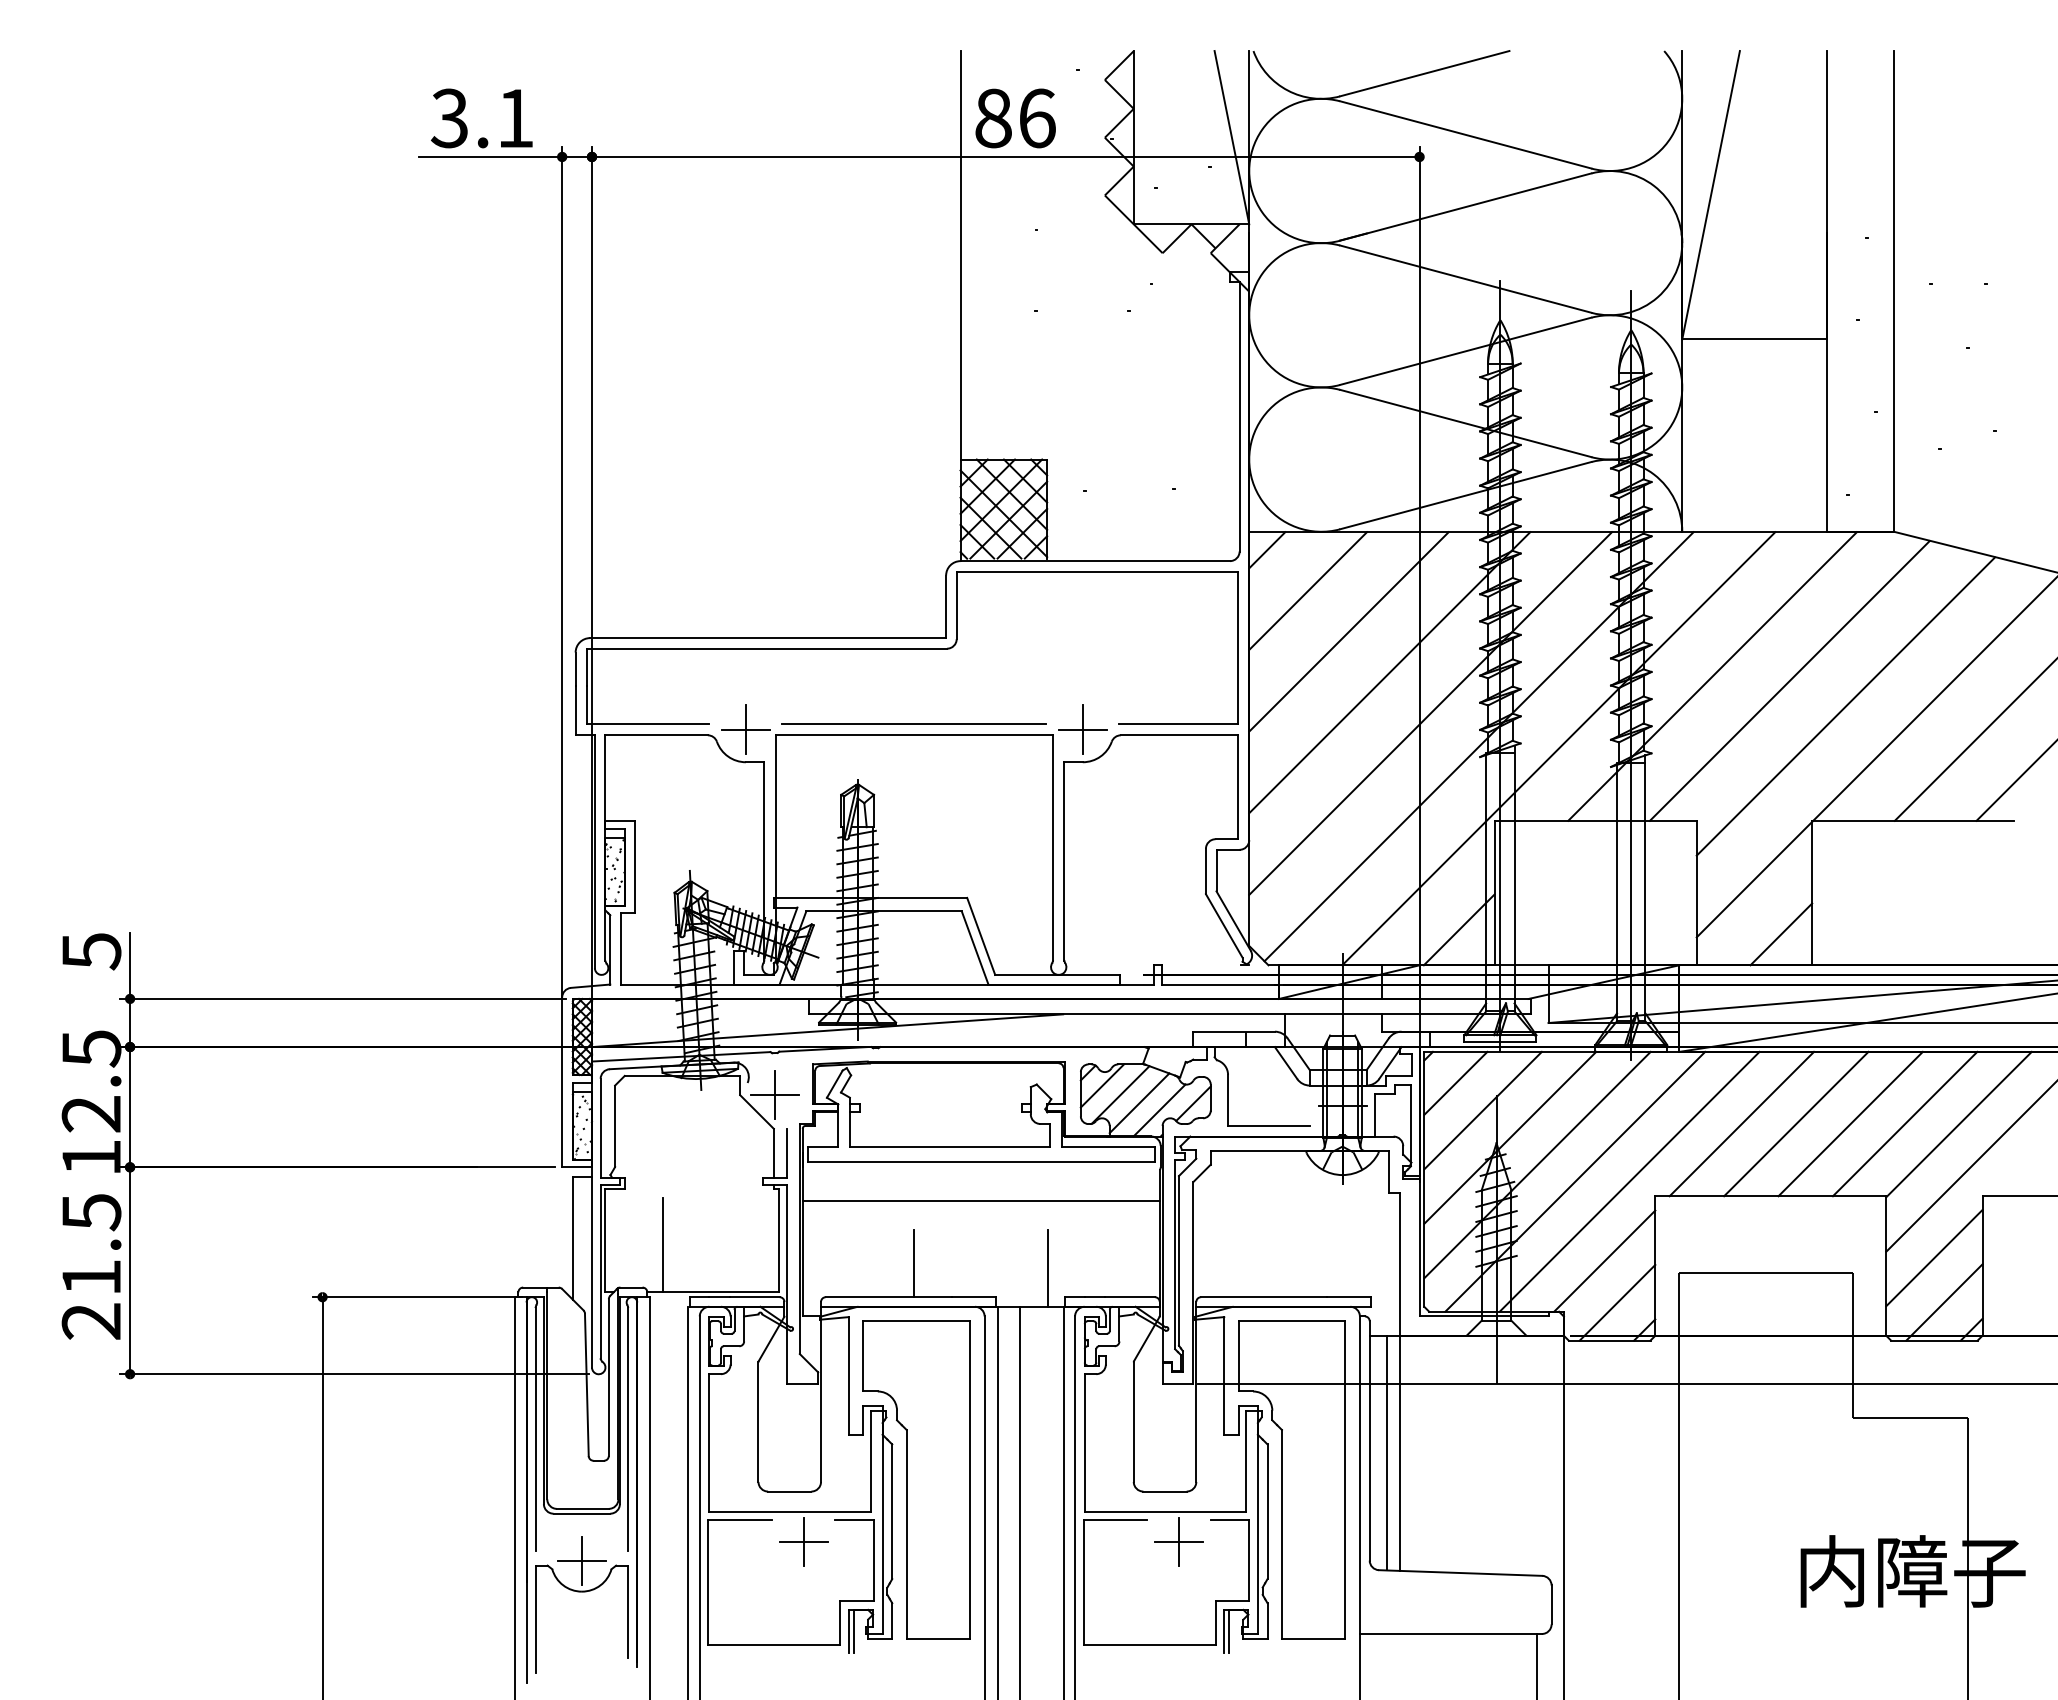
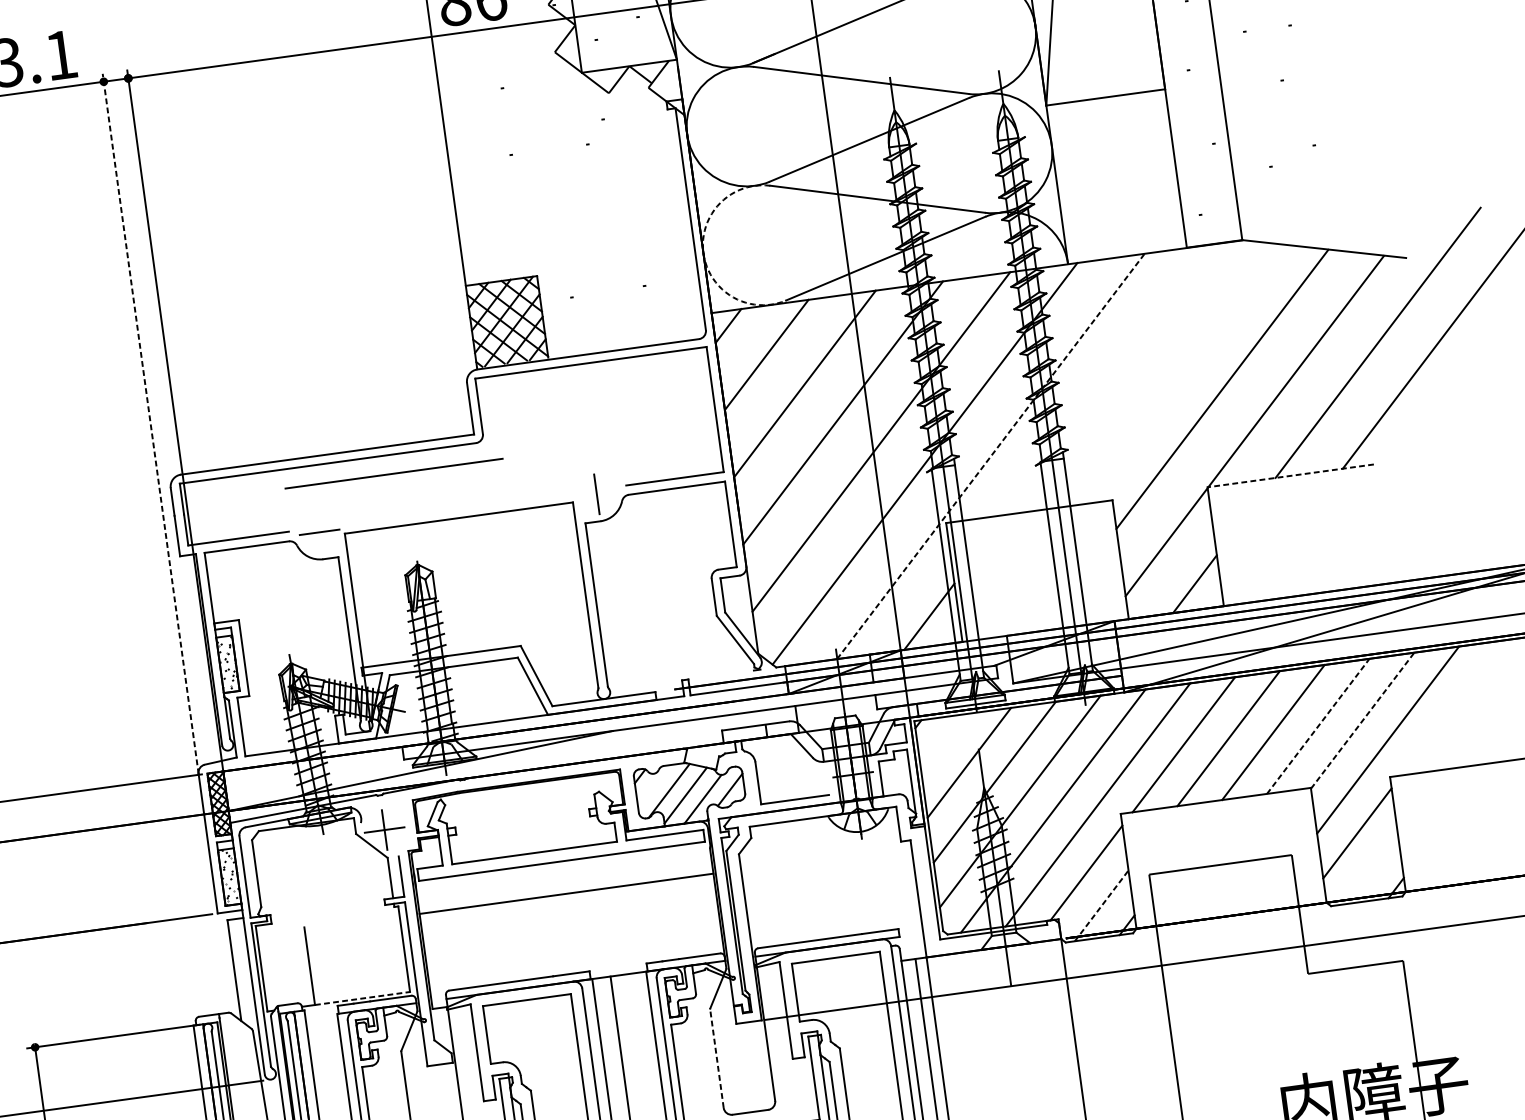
arc: (1249, 459) -> (703, 253), solid -> dashed
line: (562, 572) -> (150, 423), solid -> dashed
line: (1712, 676) -> (1109, 379), removed
line: (1789, 680) -> (1173, 374), removed
line: (913, 723) -> (393, 473), moved
line: (745, 729) -> (319, 532), removed
line: (1082, 729) -> (596, 494), removed
line: (1559, 748) -> (991, 456), solid -> dashed
line: (1912, 820) -> (1290, 475), solid -> dashed
line: (1455, 1082) -> (943, 742), removed
line: (1102, 1085) -> (653, 785), removed
line: (1905, 1123) -> (1318, 725), solid -> dashed
line: (1959, 1124) -> (1363, 720), solid -> dashed
line: (914, 1263) -> (518, 952), removed
line: (1048, 1267) -> (629, 941), removed
line: (720, 1292) -> (362, 998), solid -> dashed
line: (1617, 1302) -> (1101, 905), solid -> dashed
line: (1944, 1302) -> (1370, 868), removed
line: (1133, 1422) -> (716, 1059), solid -> dashed

